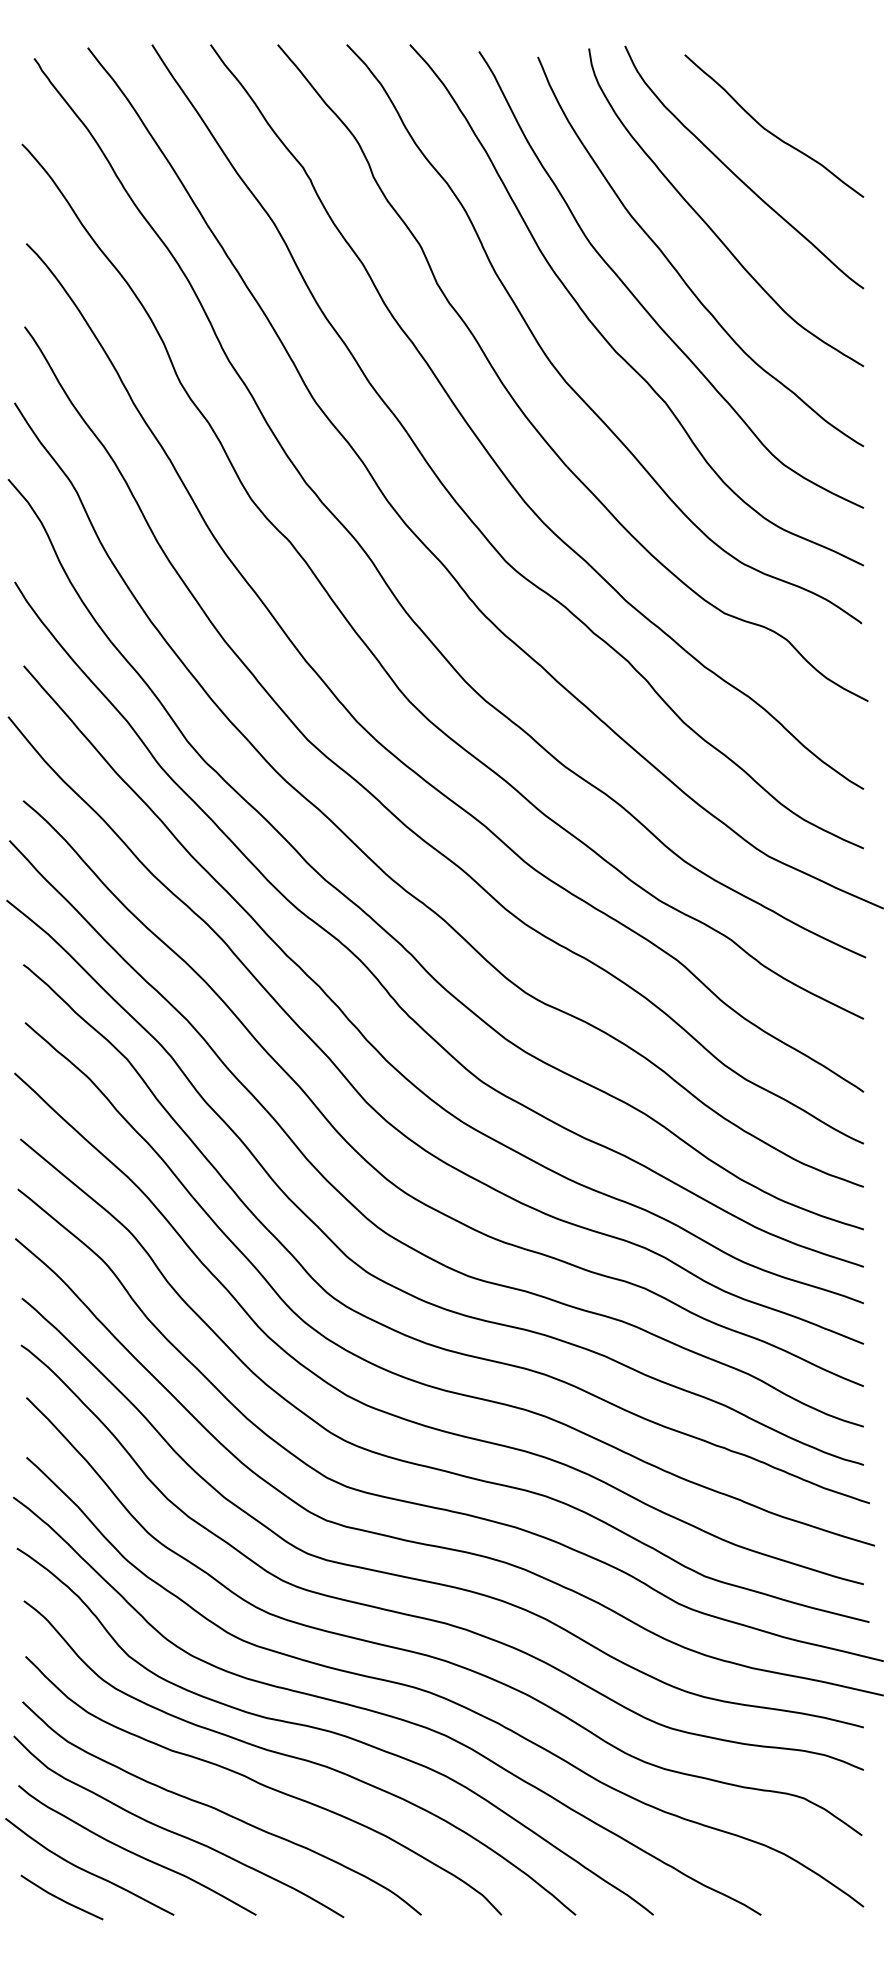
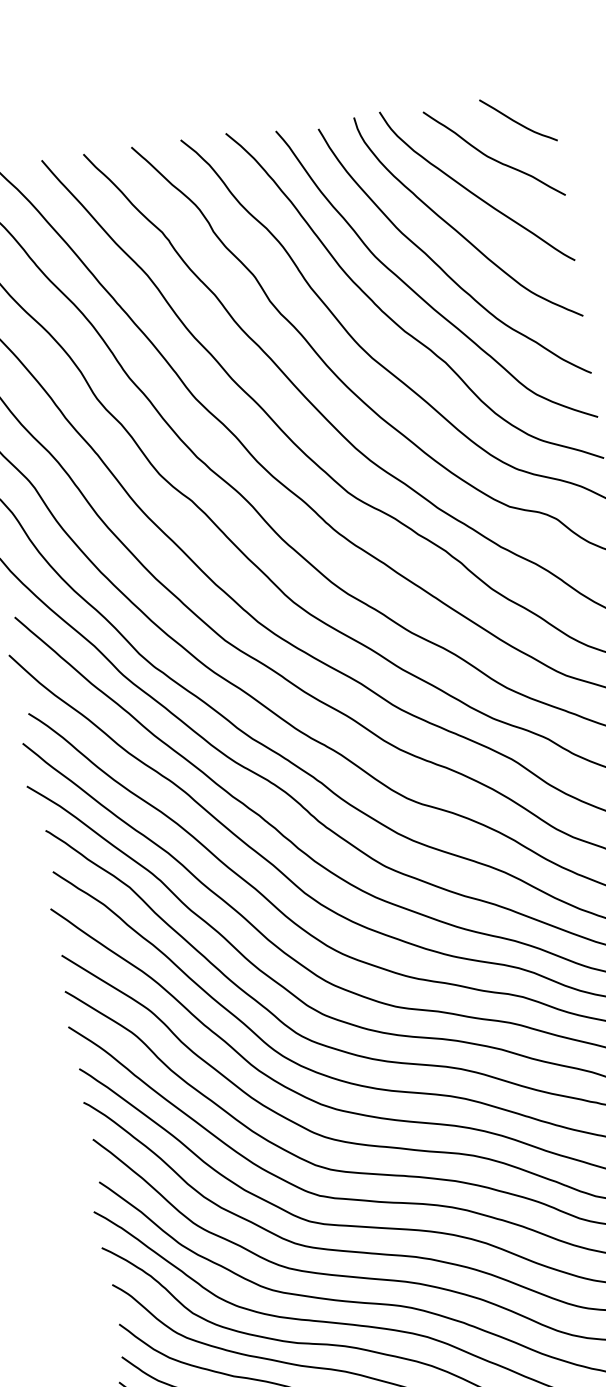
curve: (812, 87) -> (517, 122), added

